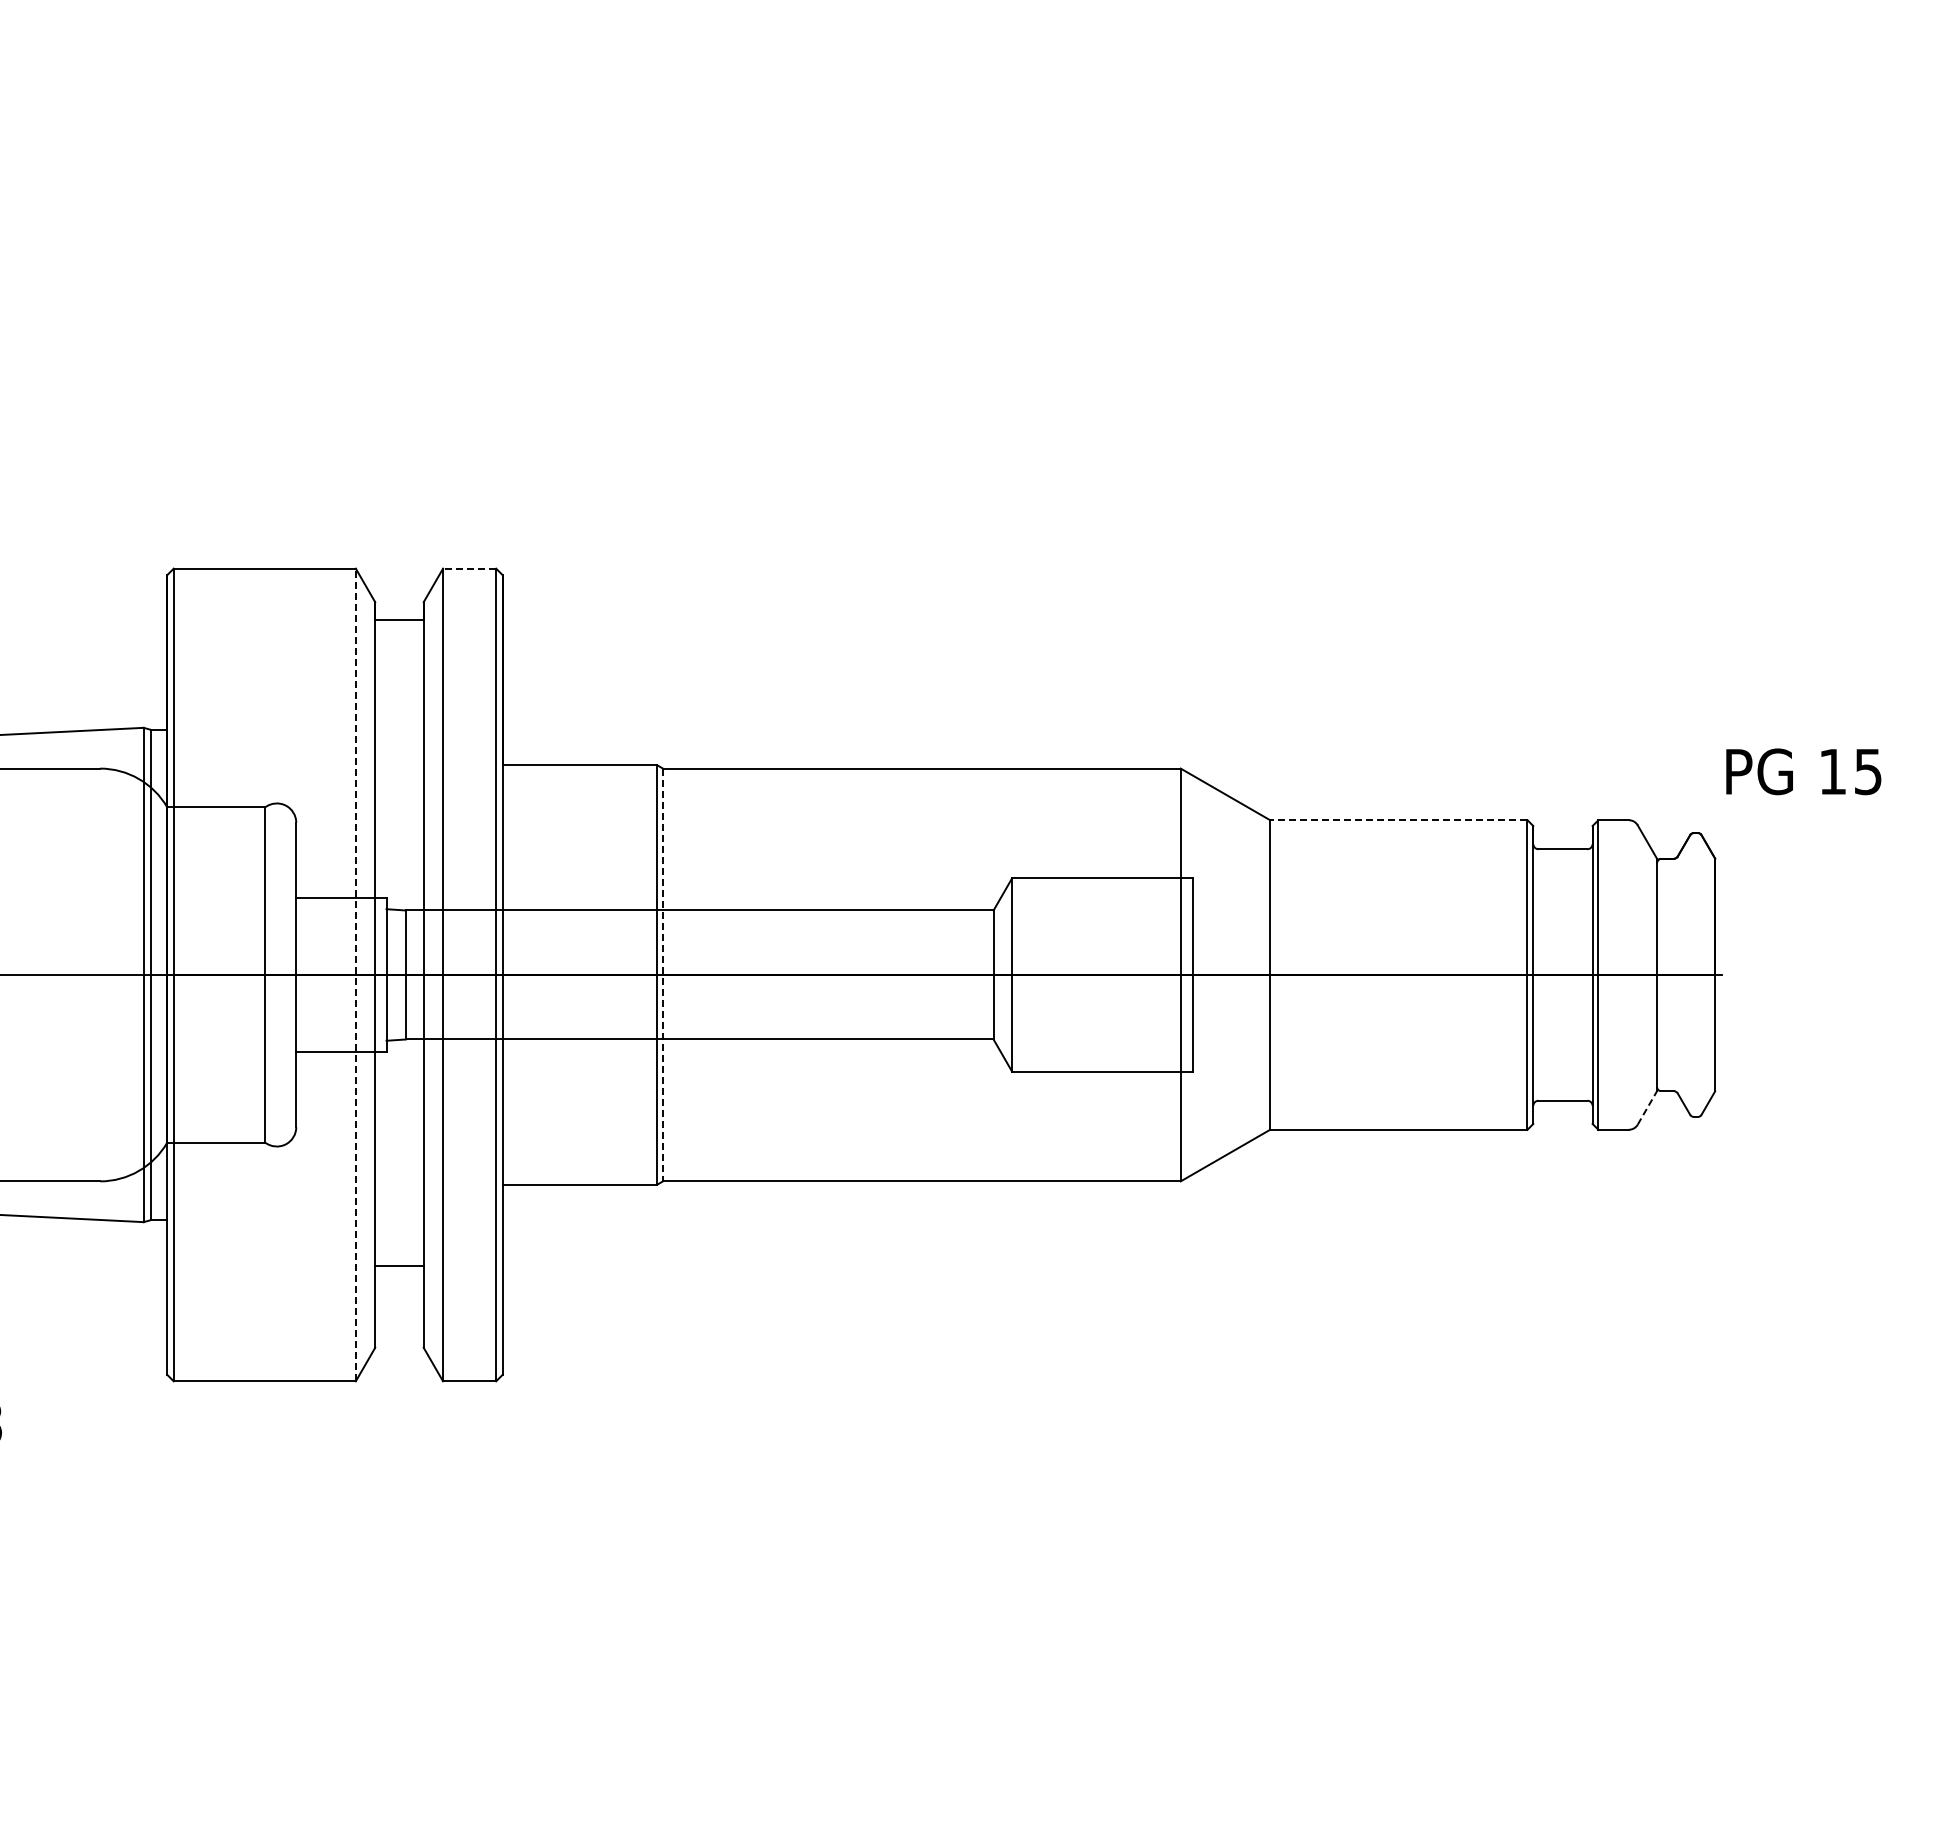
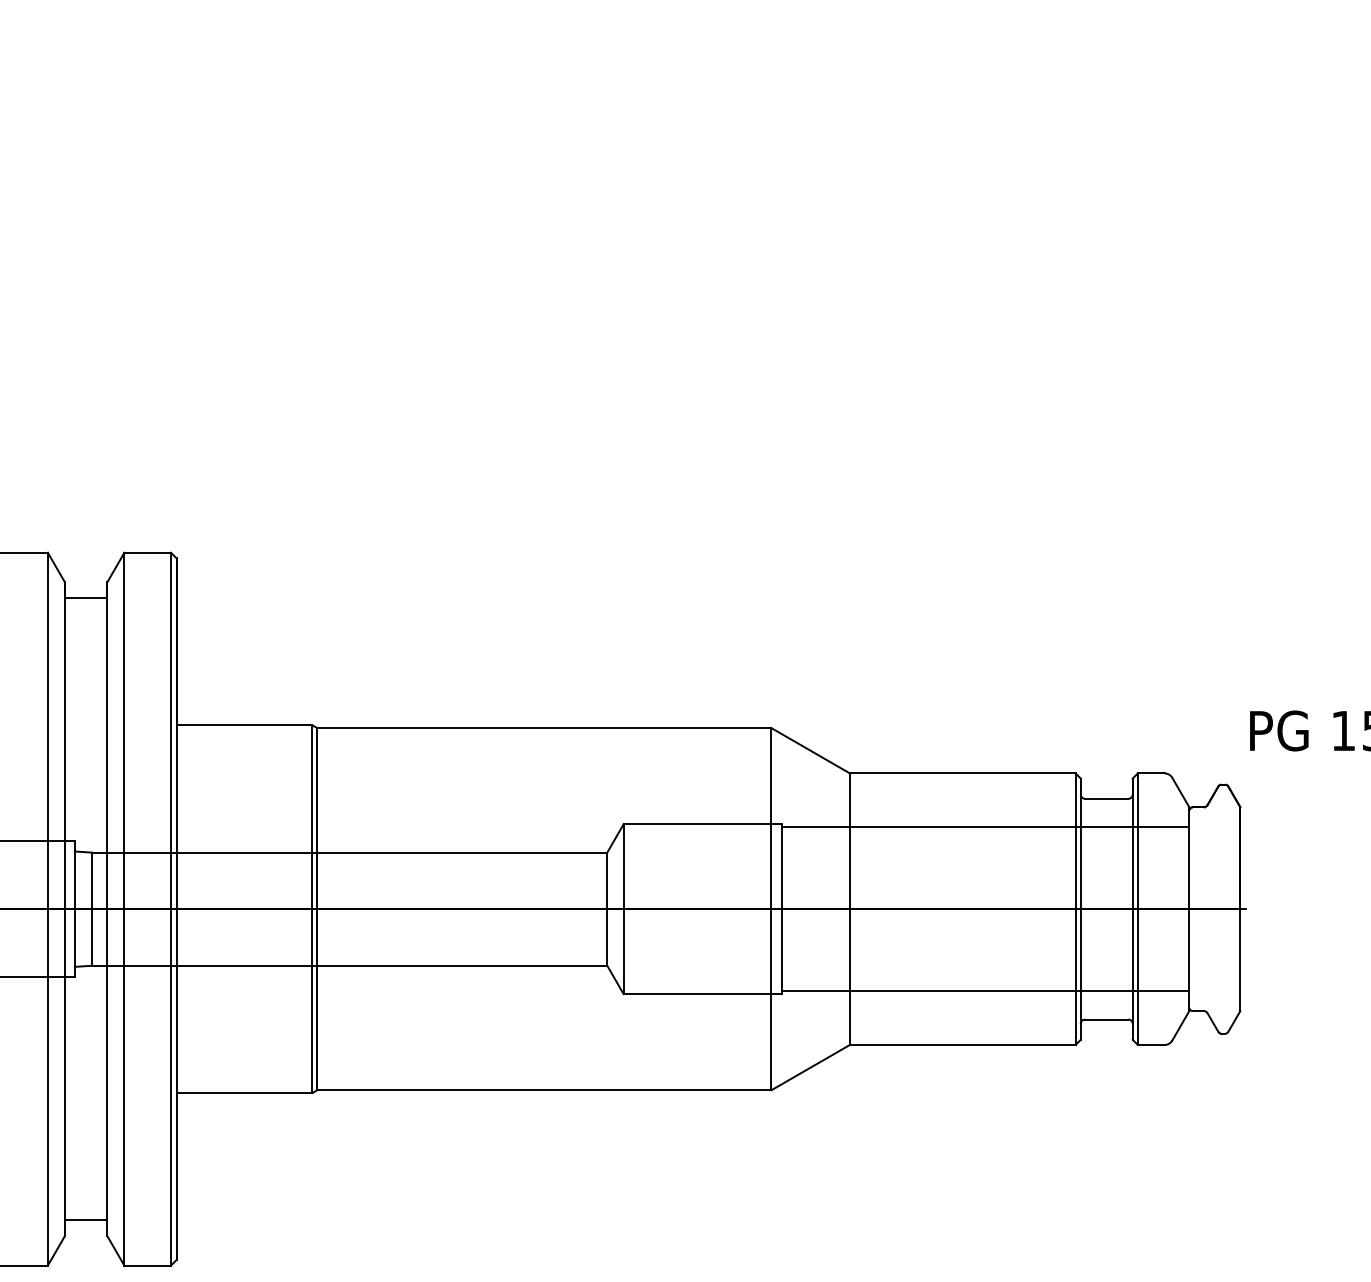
line: (469, 568) -> (147, 552), dashed -> solid
line: (1398, 820) -> (962, 773), dashed -> solid
line: (1424, 881) -> (985, 827), added
line: (355, 974) -> (47, 908), dashed -> solid
line: (662, 975) -> (316, 909), dashed -> solid
line: (1424, 1068) -> (985, 991), added
line: (1647, 1107) -> (1180, 1025), dashed -> solid
line: (399, 1265) -> (86, 1220), moved

